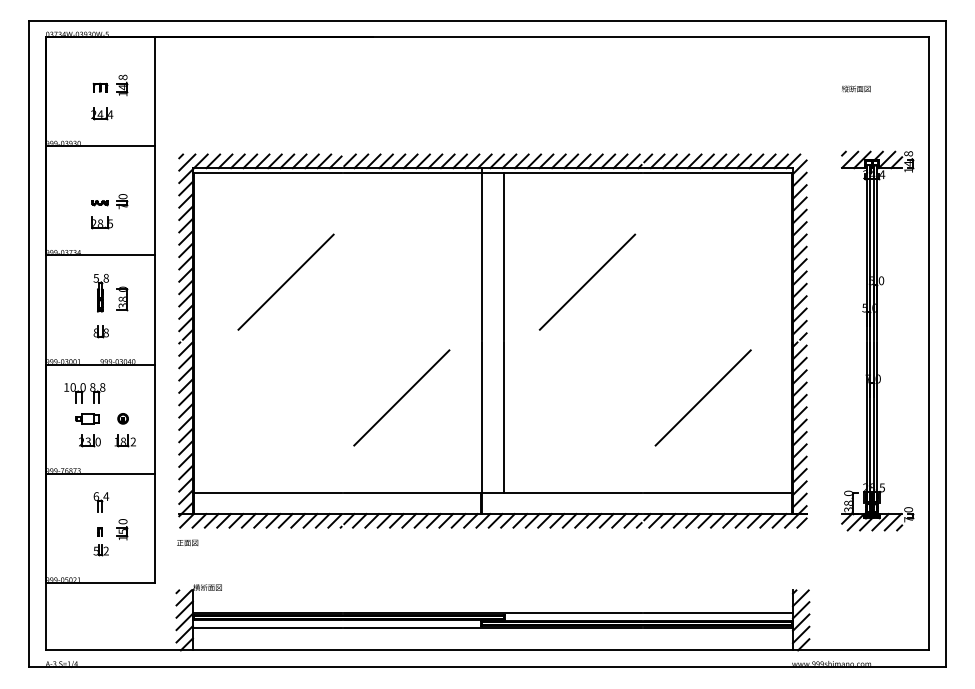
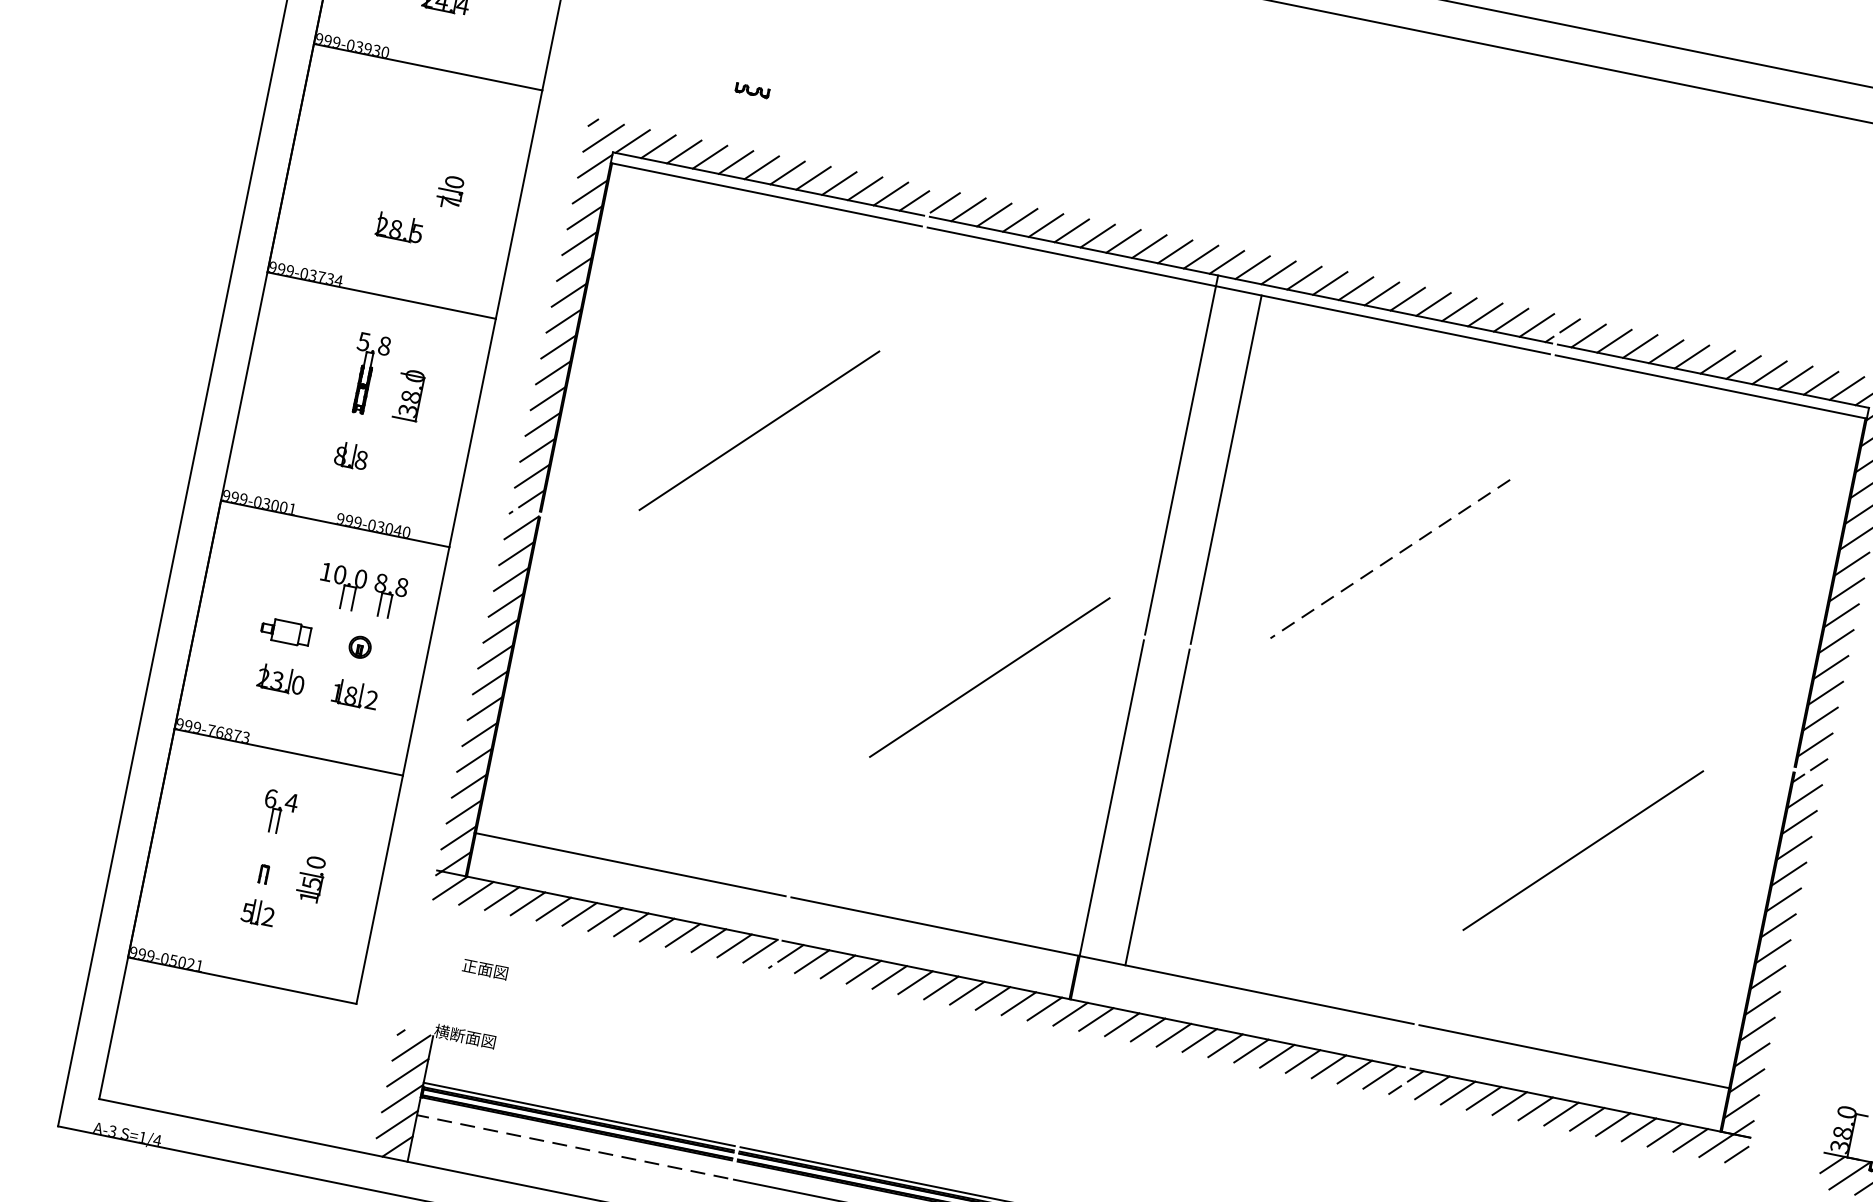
part: (99, 203) -> (750, 91), moved
line: (587, 282) -> (1390, 559), solid -> dashed
part: (84, 393) -> (361, 592), moved
line: (401, 397) -> (989, 676), moved
text: (187, 542) -> (485, 968), moved
line: (266, 628) -> (570, 1147), solid -> dashed

